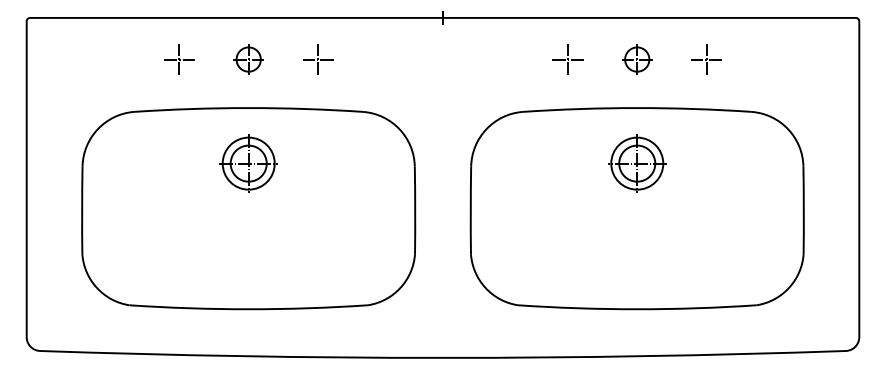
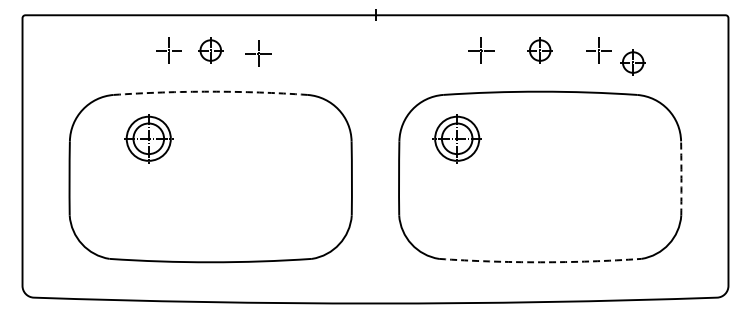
part: (178, 59) -> (168, 50), moved
part: (317, 59) -> (258, 53), moved
part: (746, 73) -> (632, 62), added
arc: (248, 107) -> (210, 91), solid -> dashed
part: (248, 163) -> (148, 138), moved
part: (636, 163) -> (456, 138), moved
arc: (803, 210) -> (681, 178), solid -> dashed
arc: (637, 309) -> (540, 262), solid -> dashed

